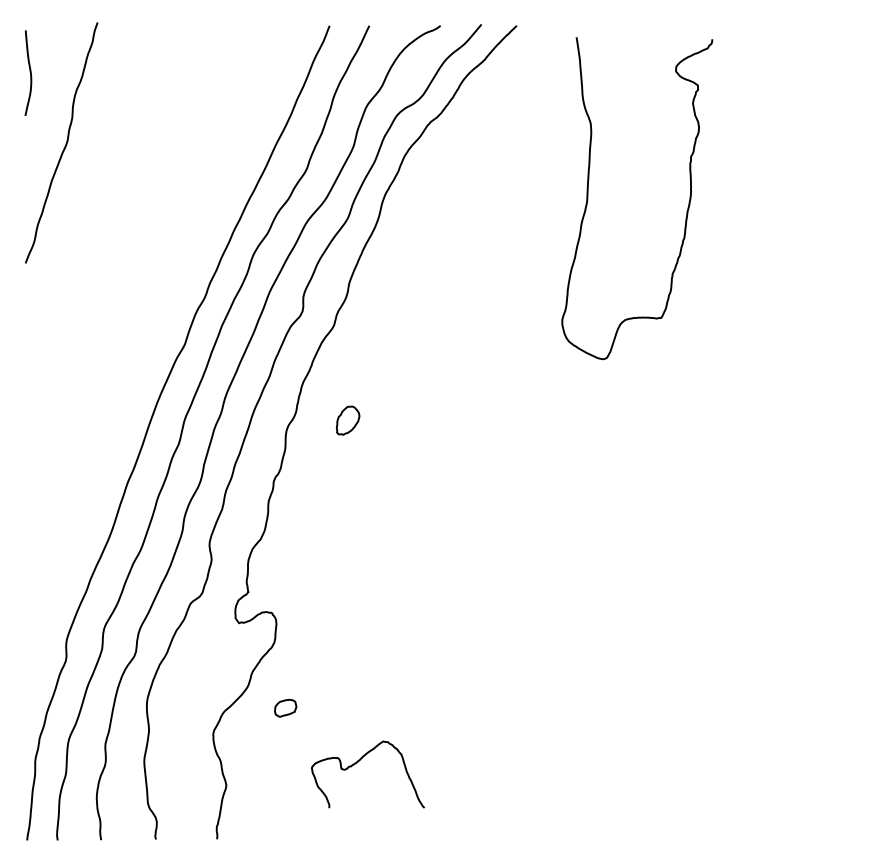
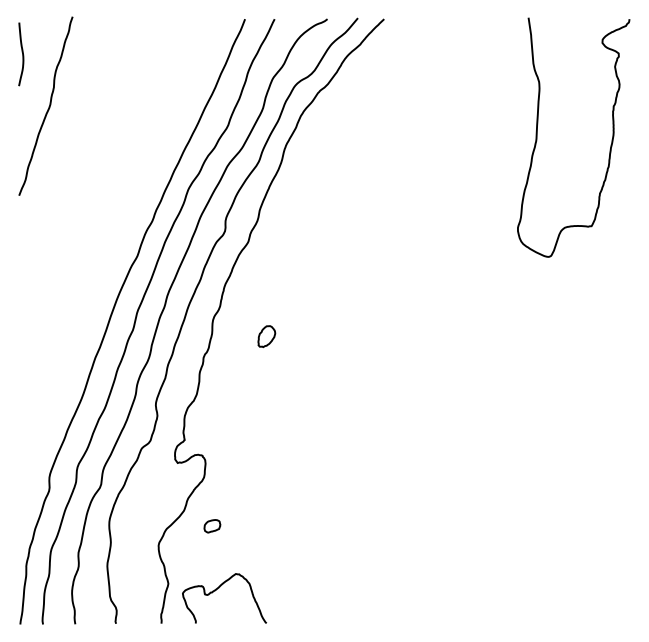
curve: (588, 198) -> (537, 137), moved
part: (347, 420) -> (266, 336), moved
curve: (361, 761) -> (219, 588), moved

